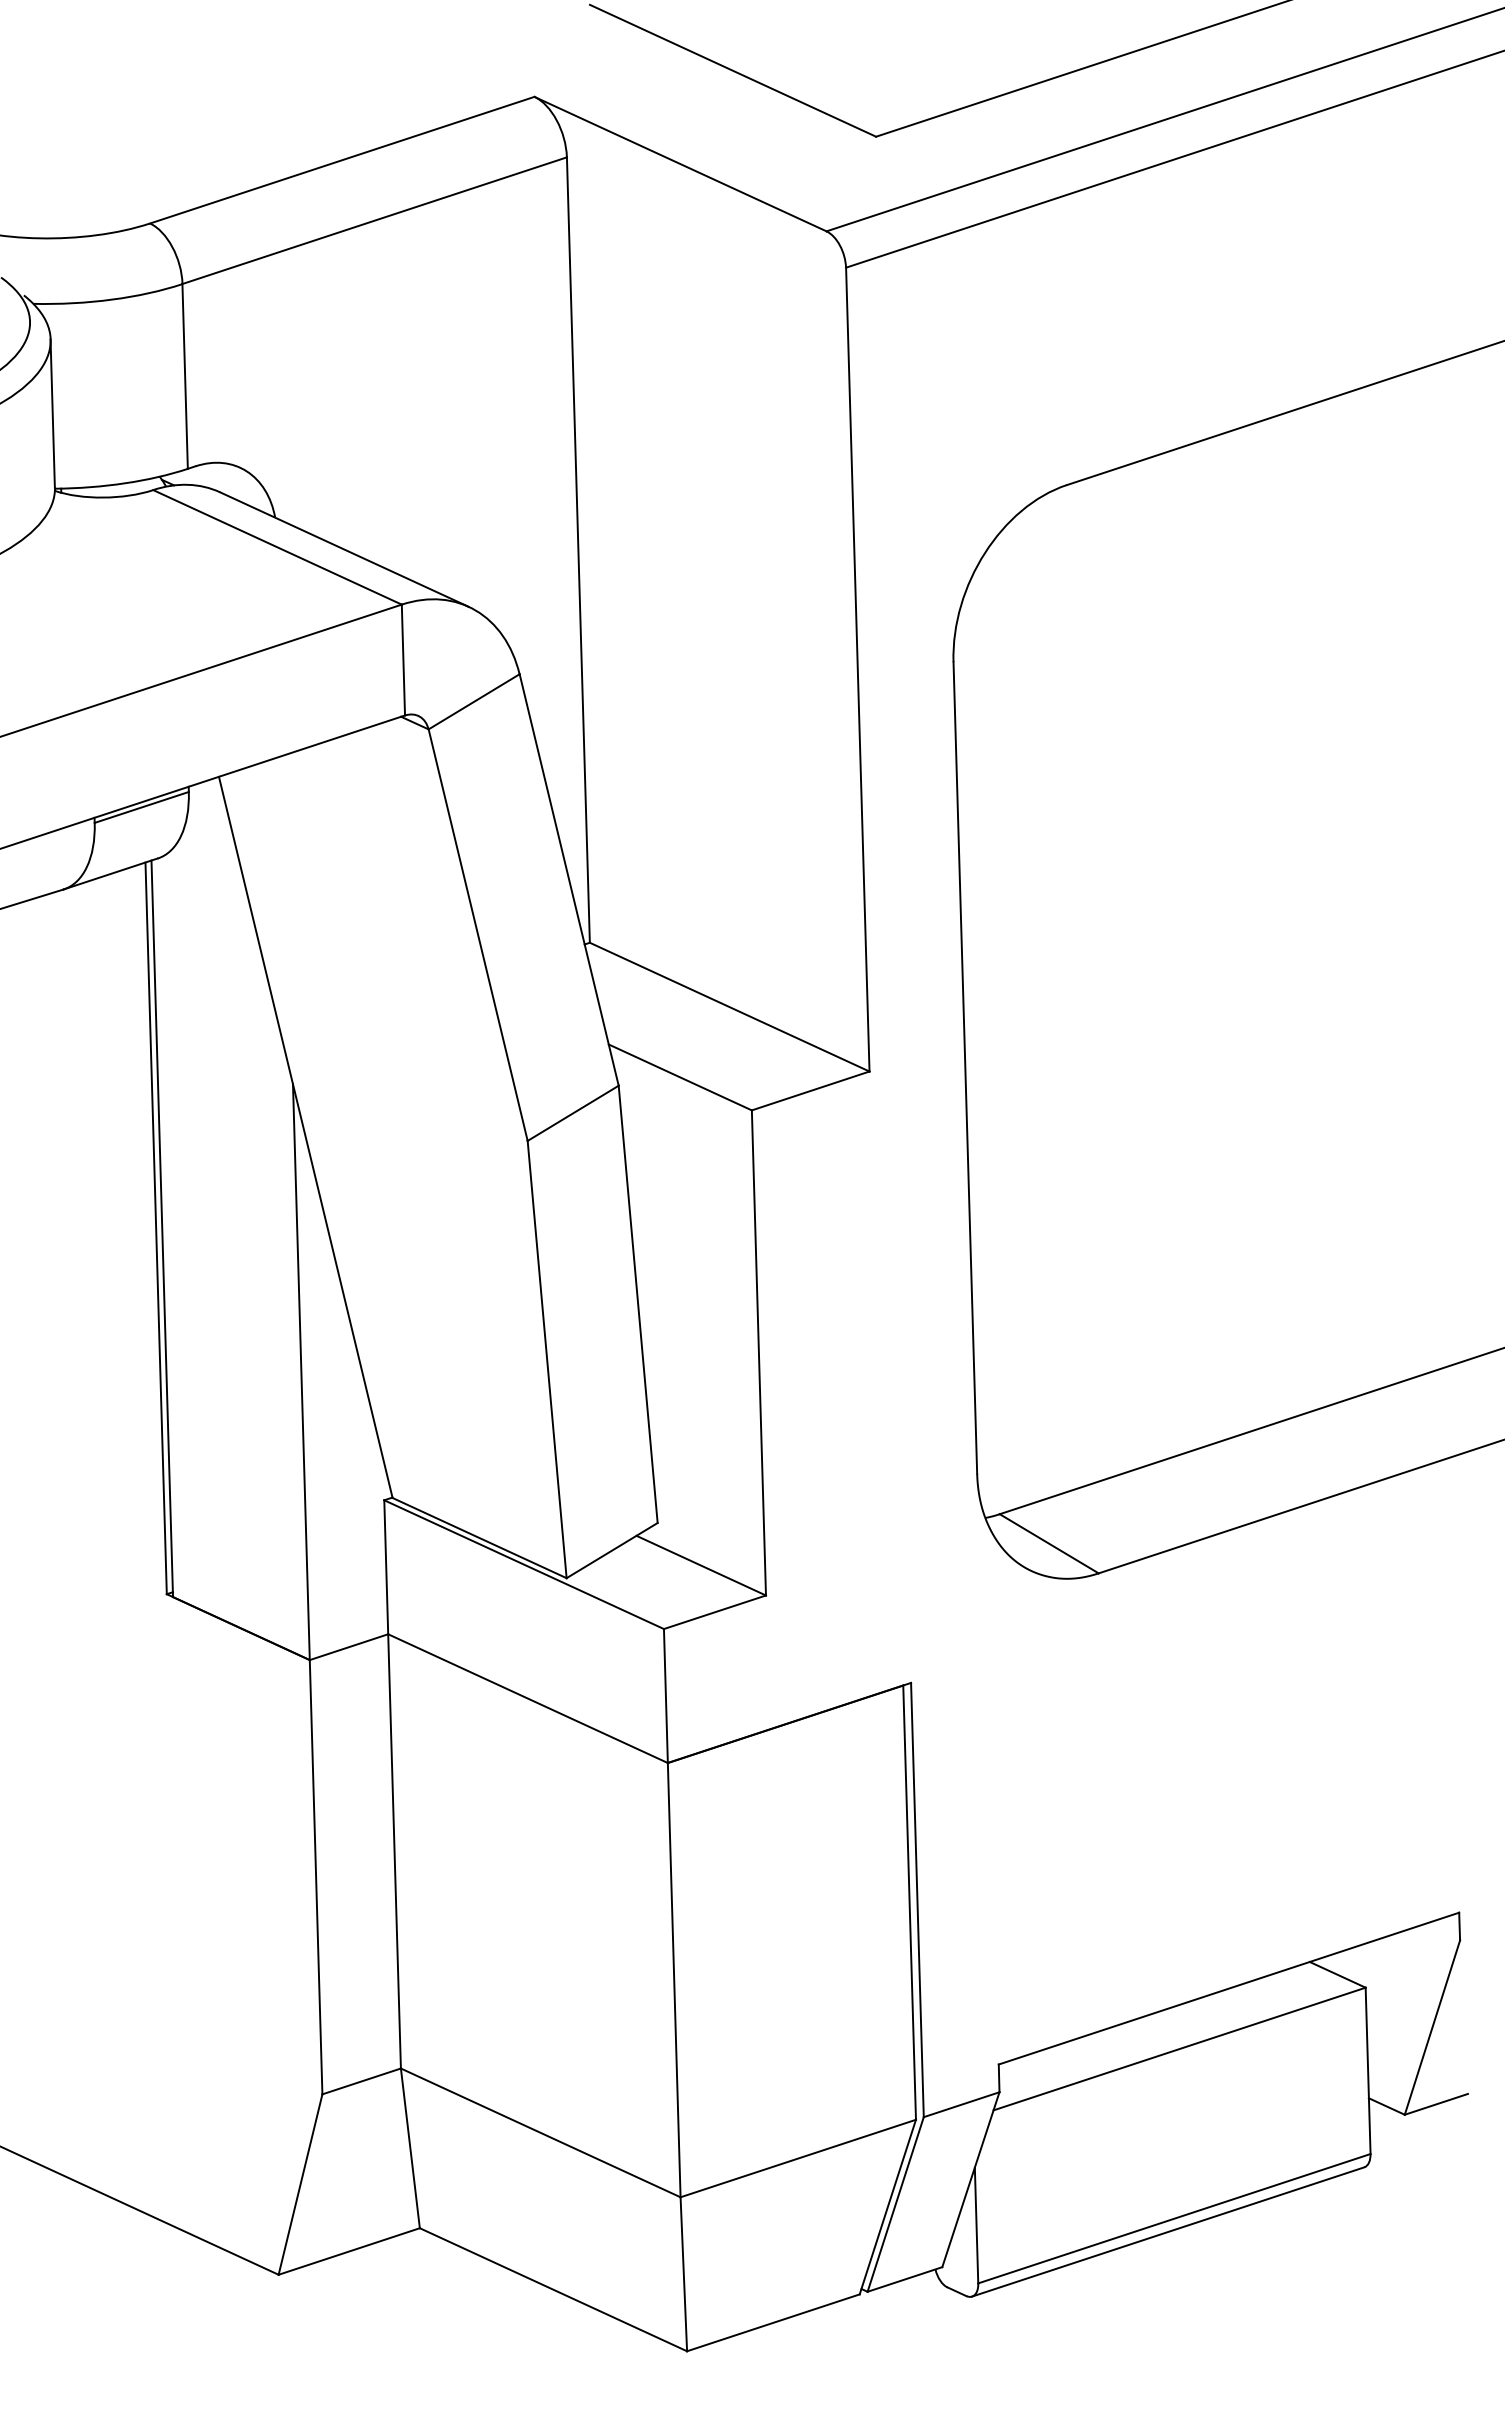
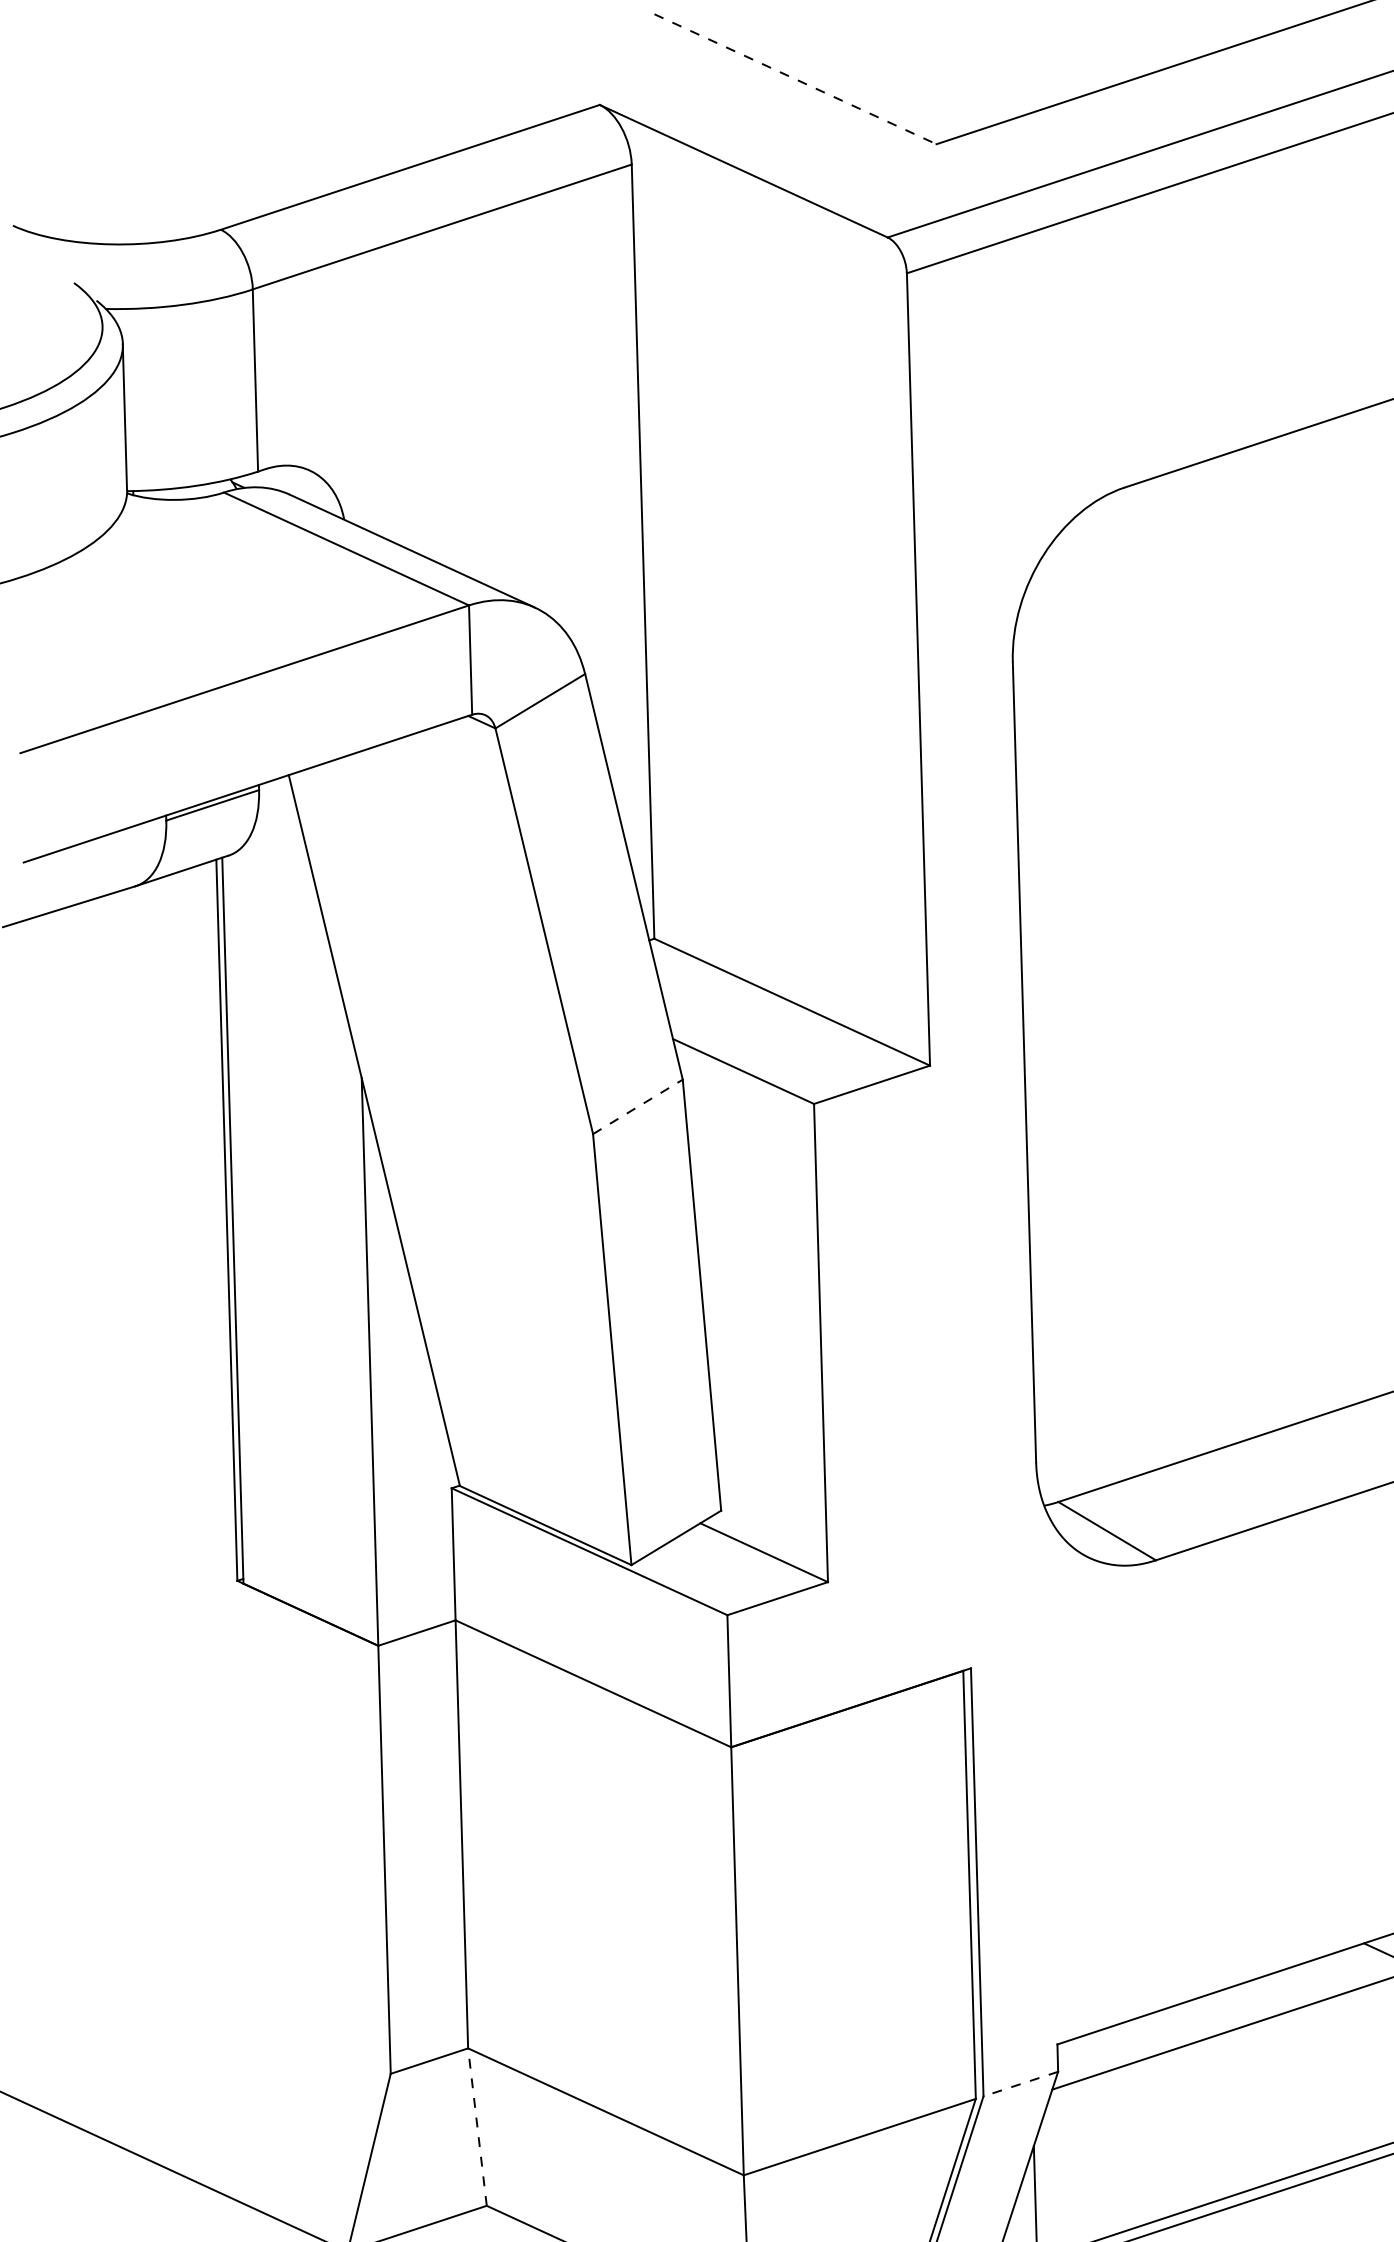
line: (733, 70) -> (795, 78), solid -> dashed
line: (573, 1113) -> (638, 1107), solid -> dashed
line: (961, 2104) -> (1020, 2083), solid -> dashed
line: (410, 2147) -> (477, 2126), solid -> dashed

